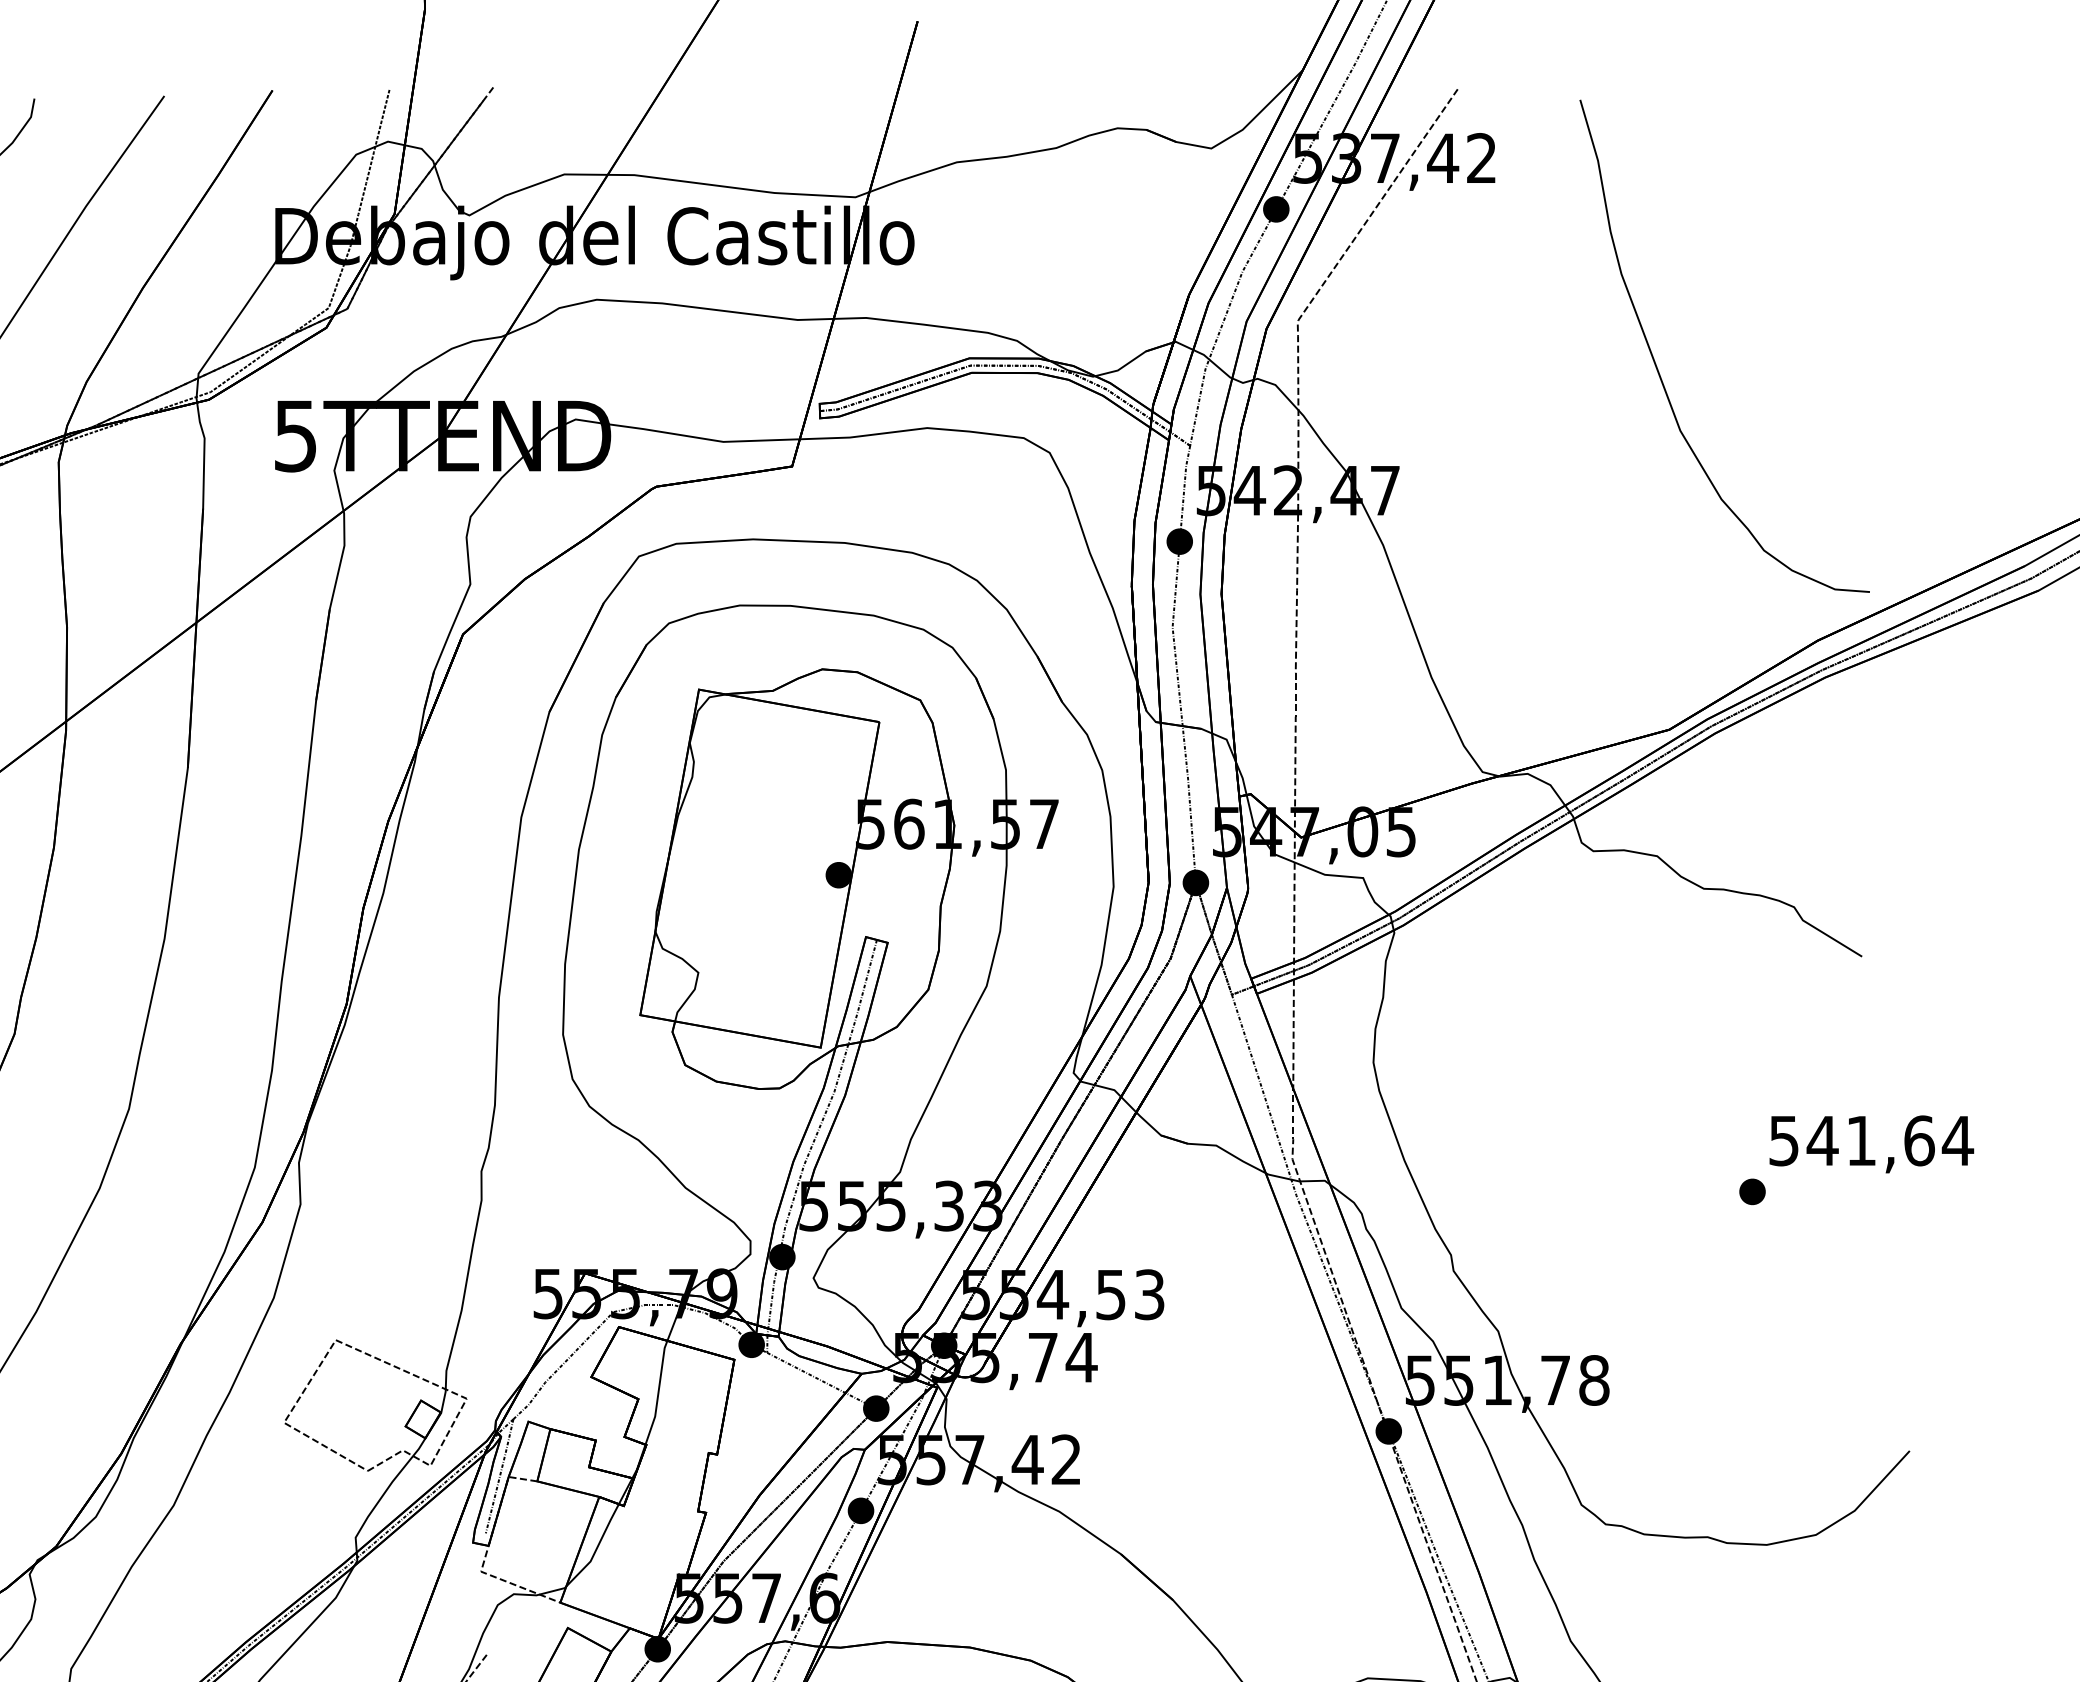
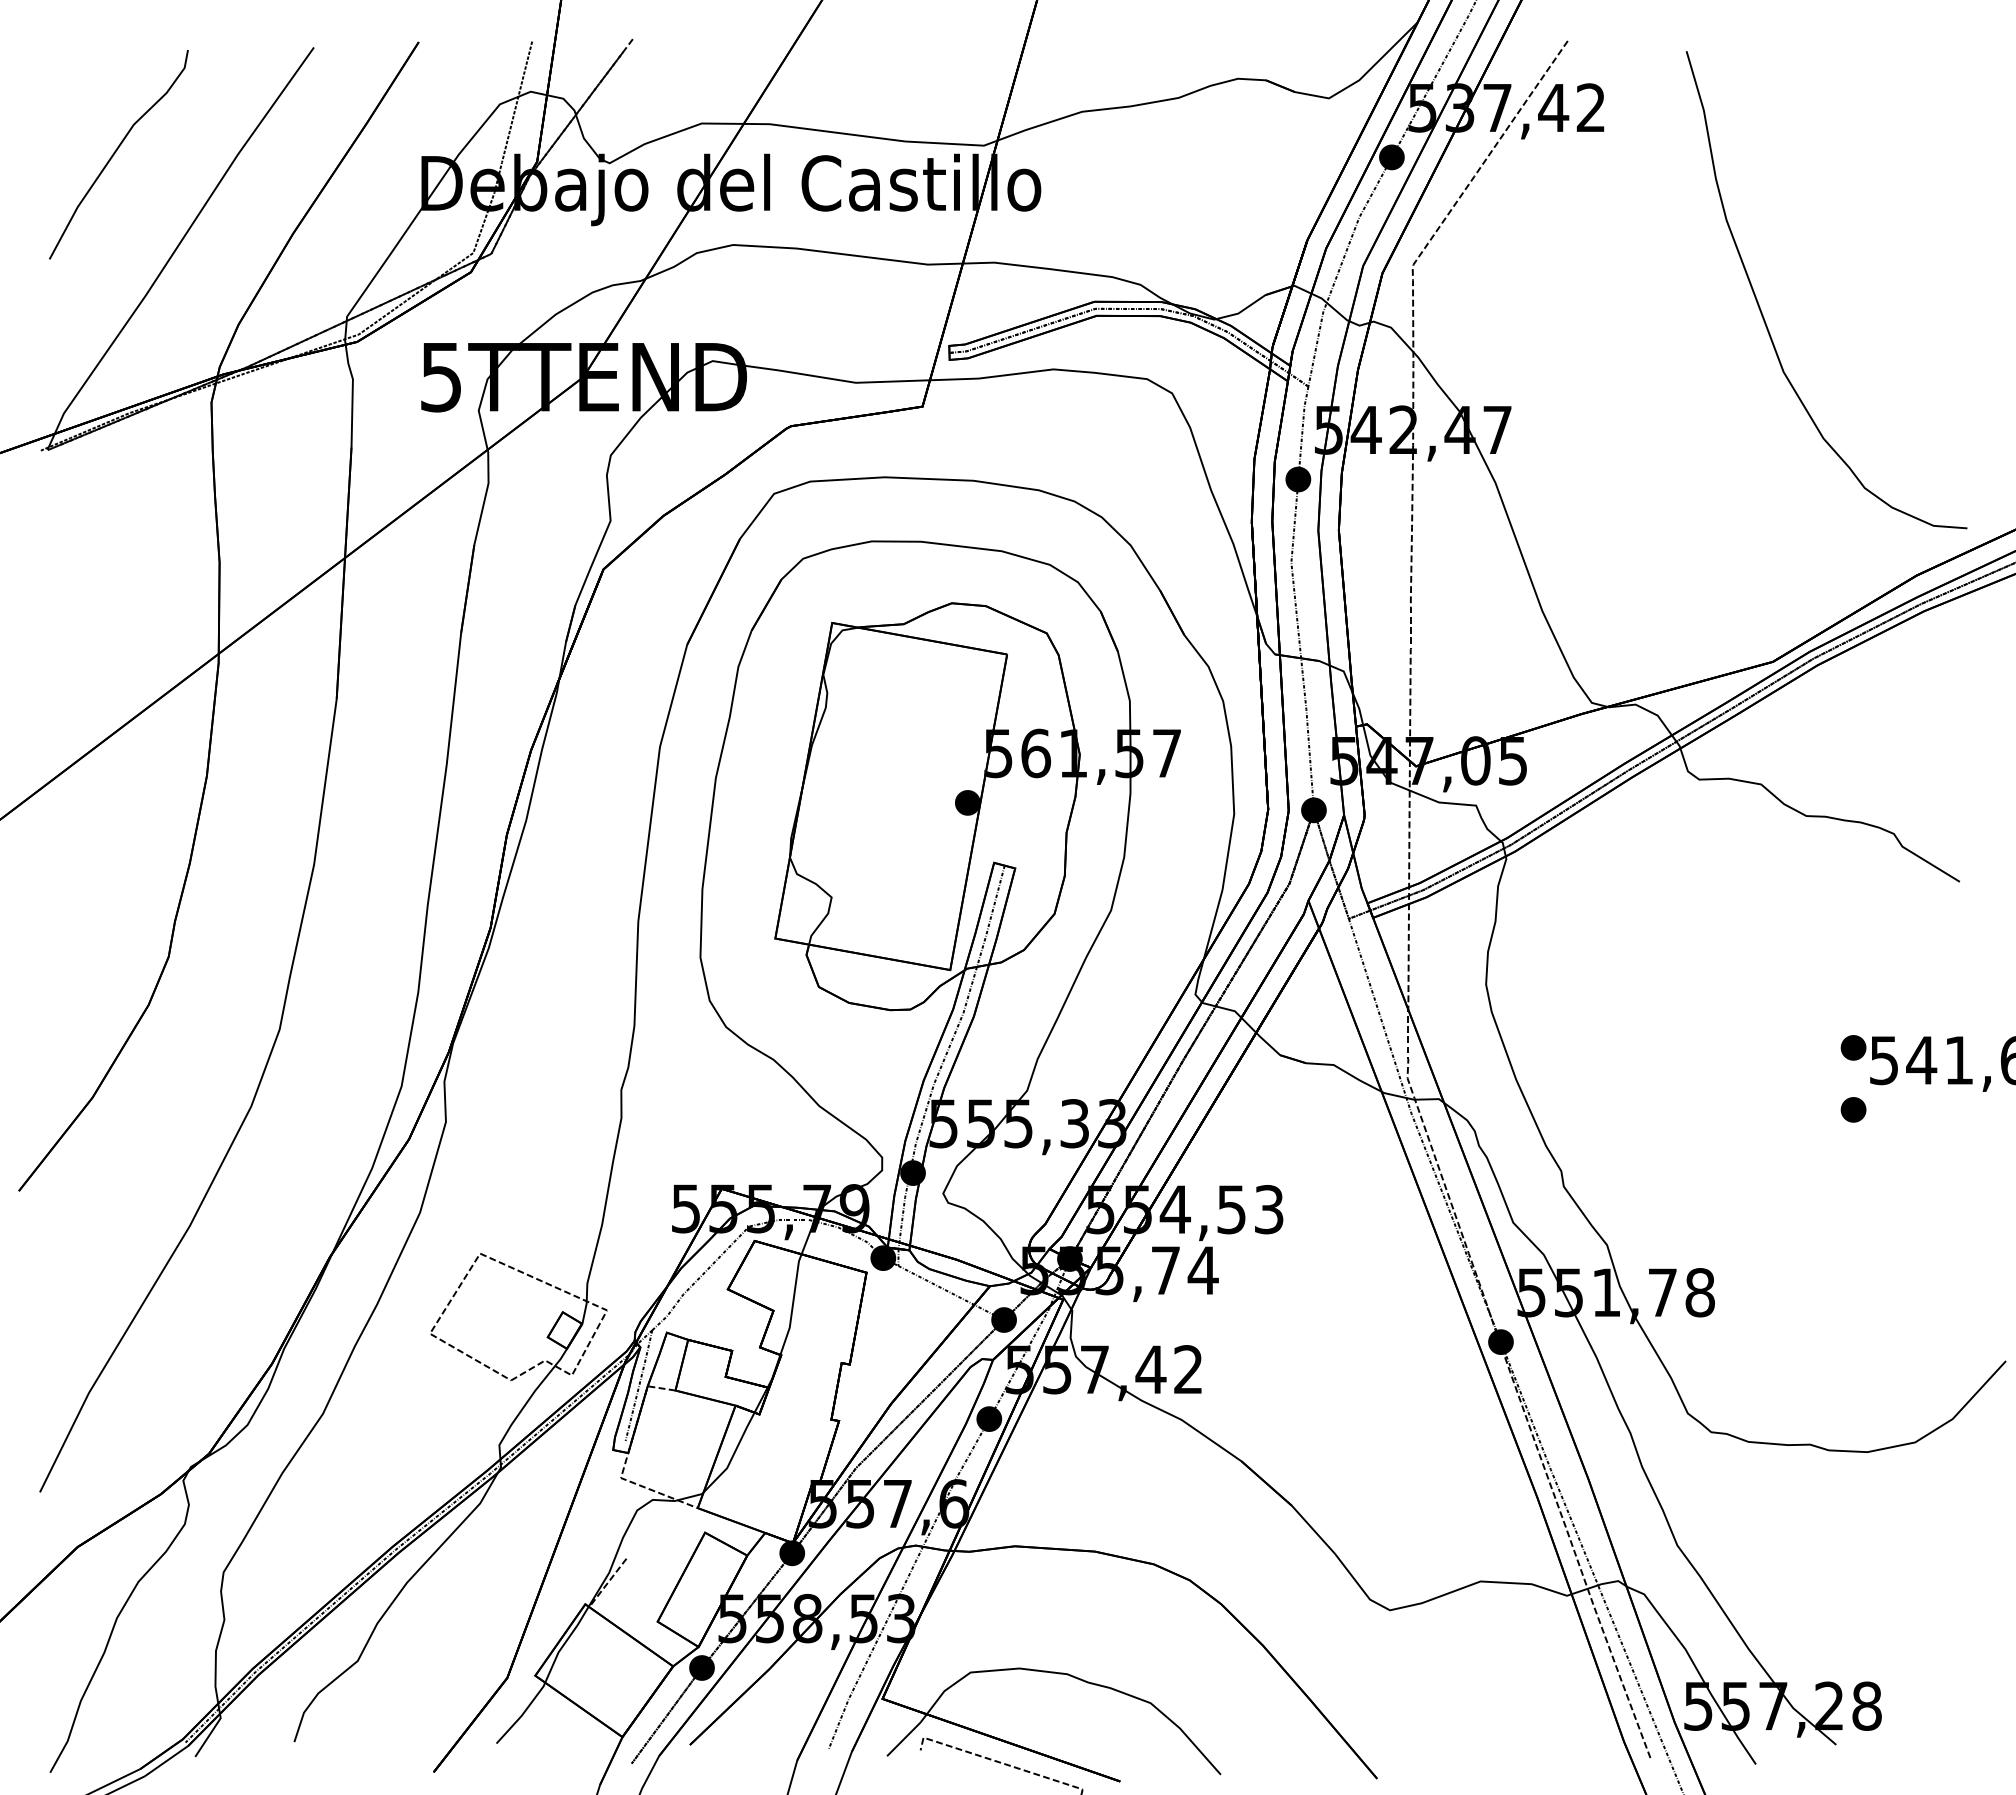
part: (1752, 1127) -> (1853, 1047), added

